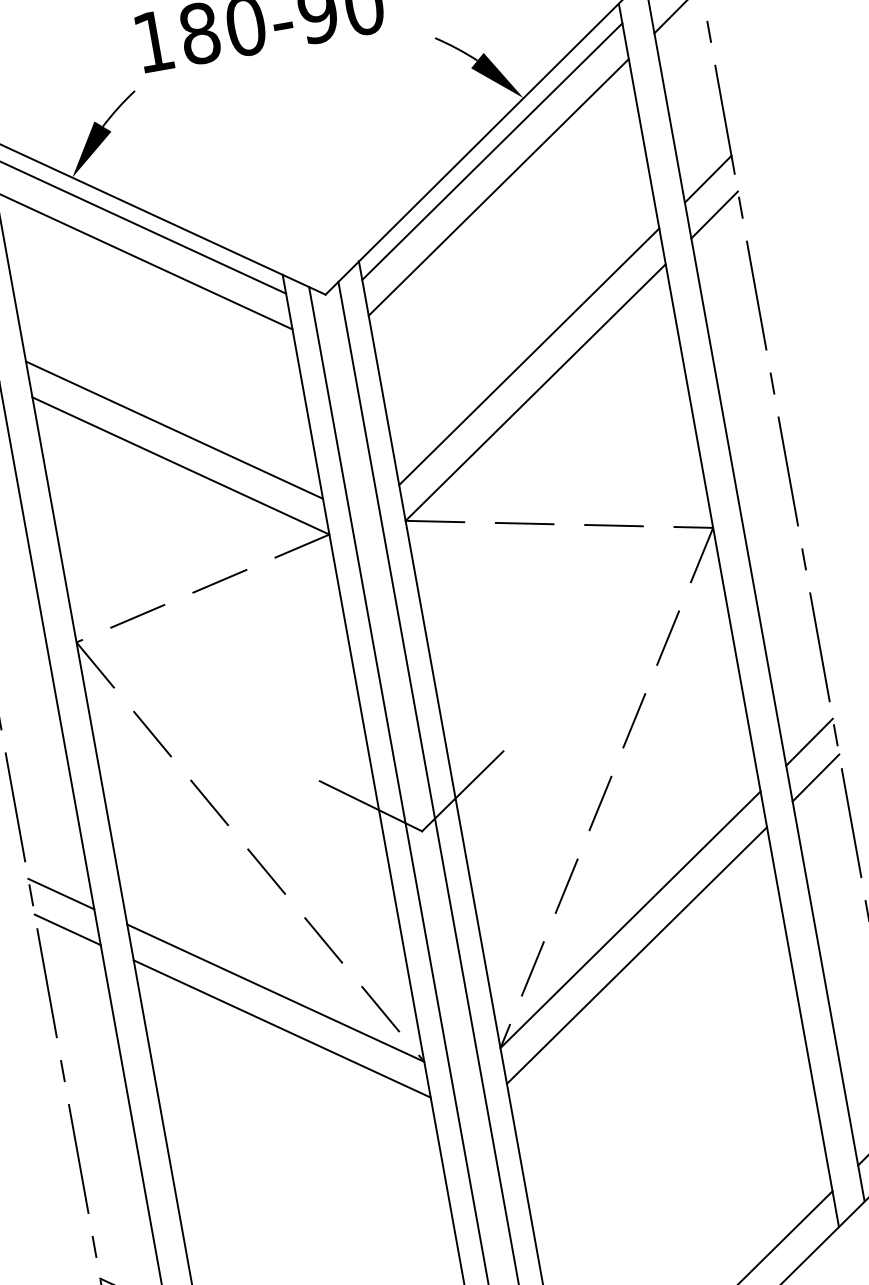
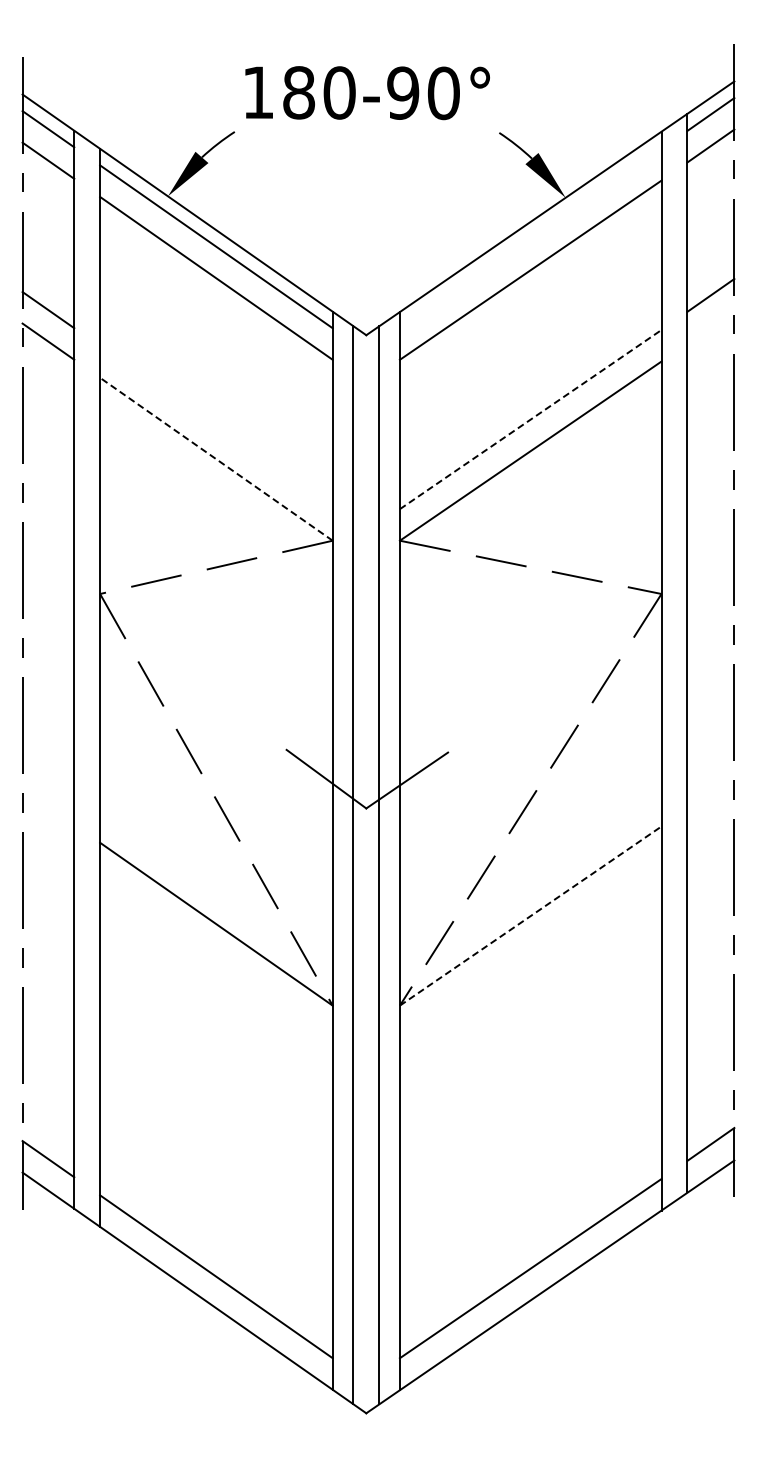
line: (492, 151) -> (530, 238), removed
line: (714, 214) -> (710, 326), removed
line: (528, 356) -> (530, 419), solid -> dashed
line: (174, 429) -> (216, 427), removed
line: (181, 466) -> (216, 459), solid -> dashed
line: (808, 741) -> (710, 791), removed
line: (815, 778) -> (710, 823), removed
line: (61, 893) -> (48, 806), removed
line: (630, 920) -> (530, 916), solid -> dashed
line: (67, 930) -> (48, 838), removed
line: (636, 955) -> (530, 947), removed
line: (282, 1028) -> (216, 955), removed

